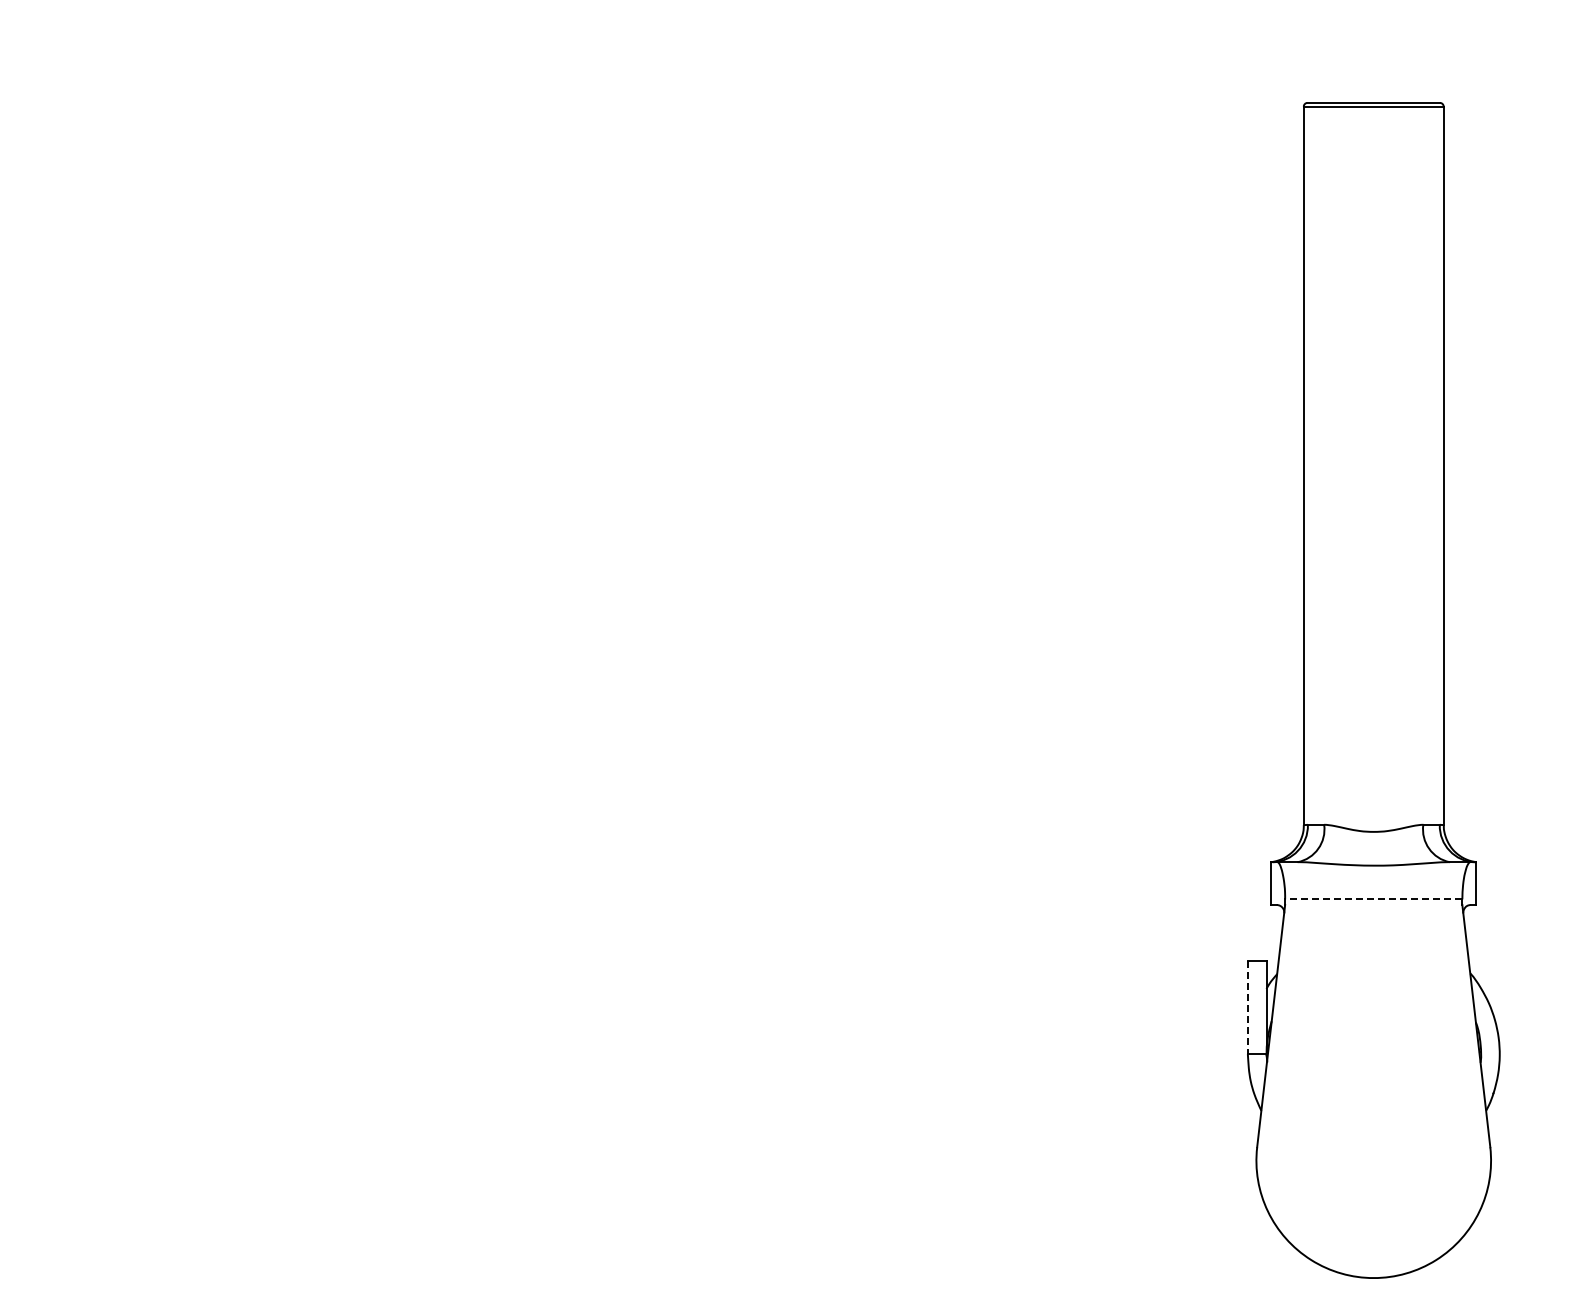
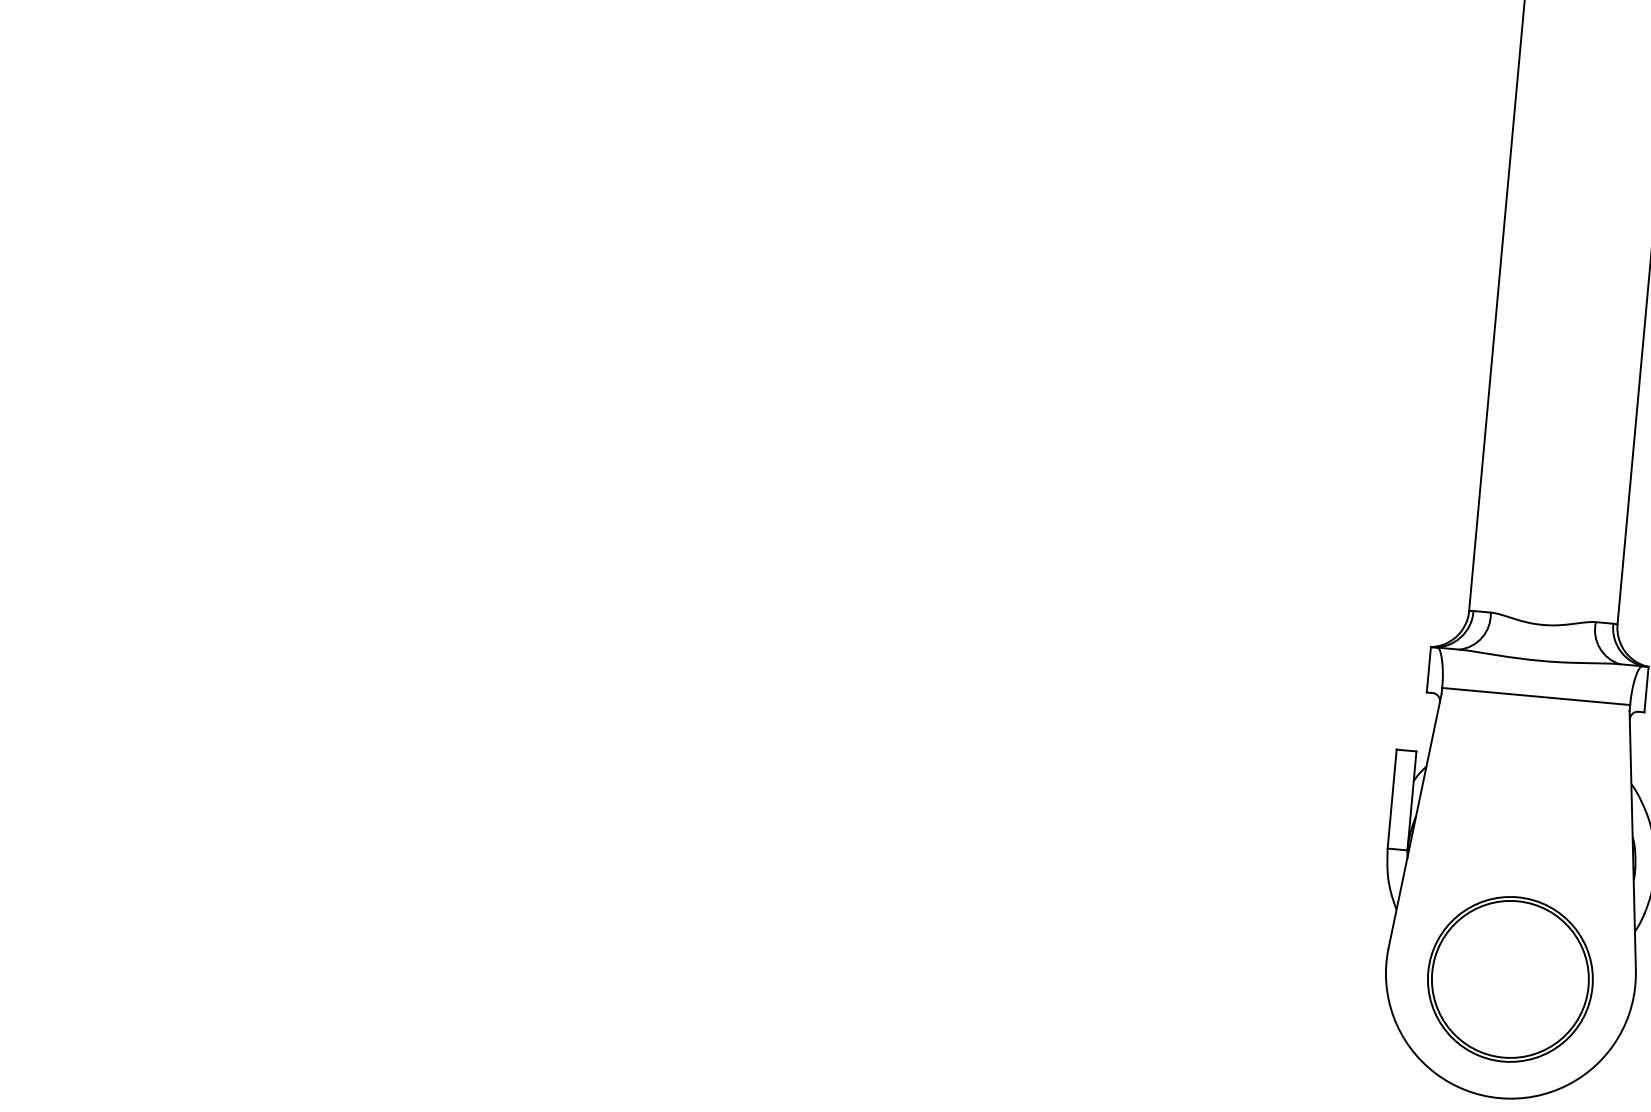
line: (1373, 899) -> (1535, 696), dashed -> solid
line: (1247, 1007) -> (1391, 798), dashed -> solid
part: (1373, 1165) -> (1510, 978), added

